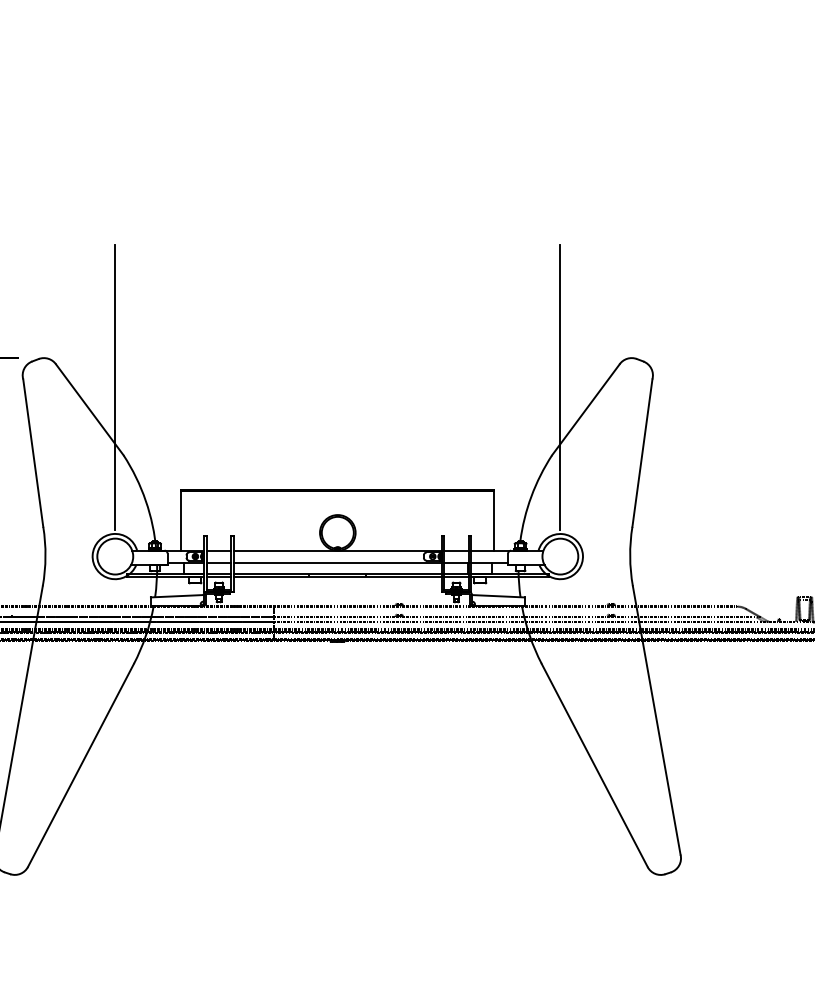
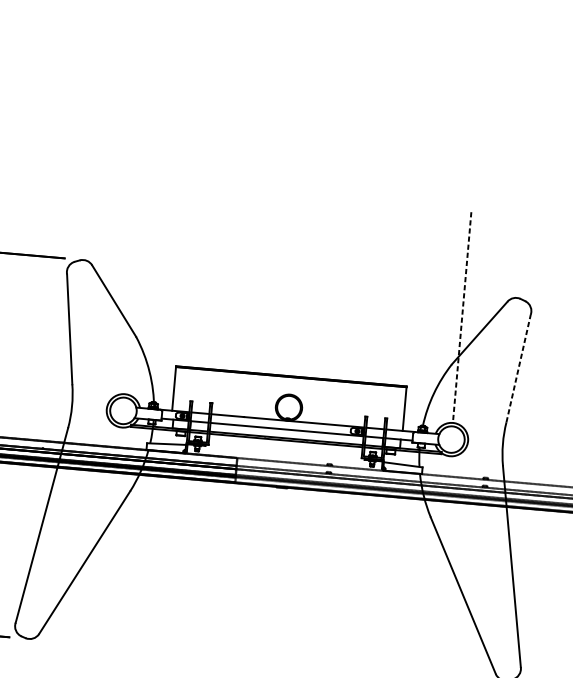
line: (115, 386) -> (134, 285), removed
line: (560, 387) -> (462, 314), solid -> dashed
line: (642, 452) -> (518, 368), solid -> dashed

